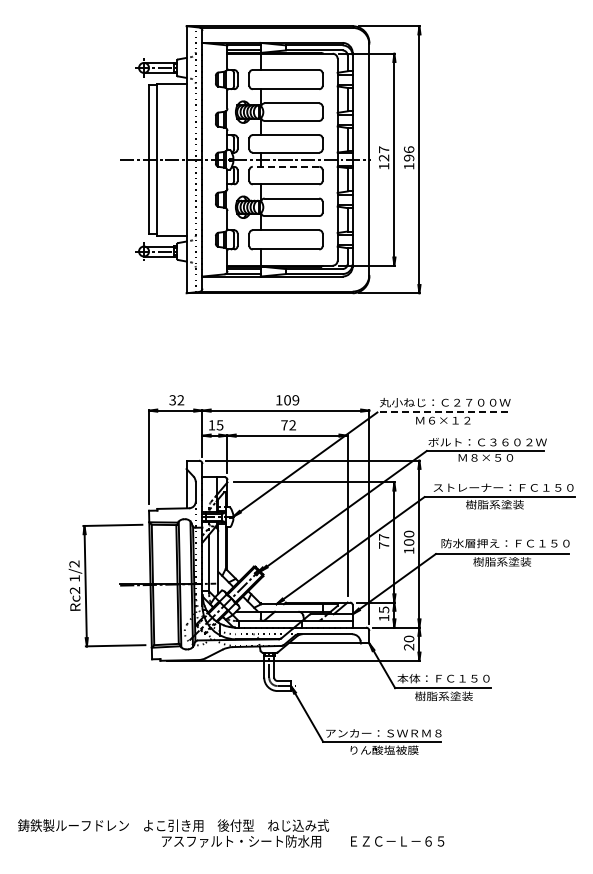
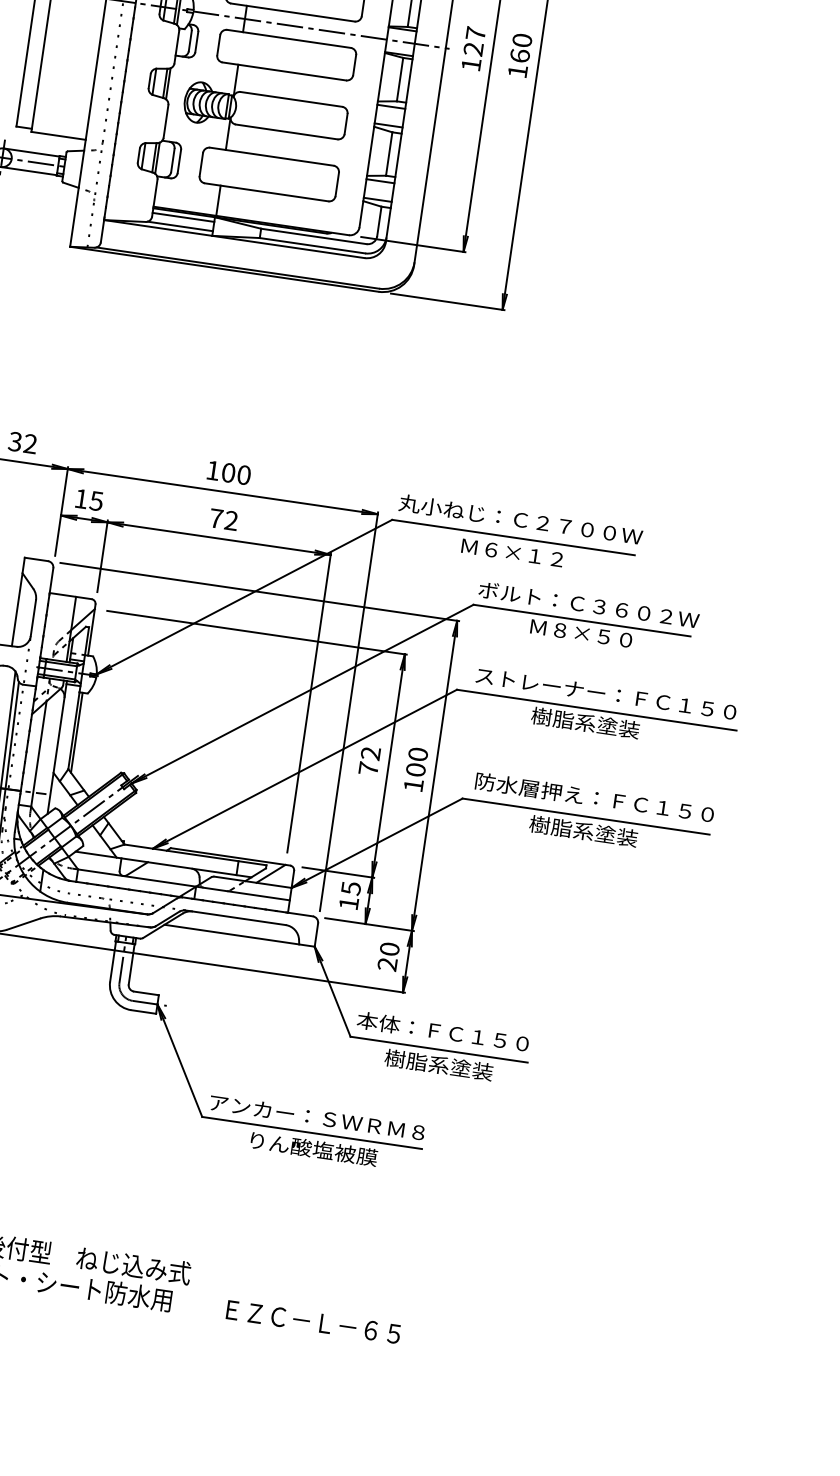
text: (409, 153) -> (522, 47), 196 -> 160
line: (285, 166) -> (288, 38), dashed -> solid
text: (295, 400) -> (243, 475), 109 -> 100
line: (442, 412) -> (513, 537), dashed -> solid
text: (383, 537) -> (369, 753), 77 -> 72

